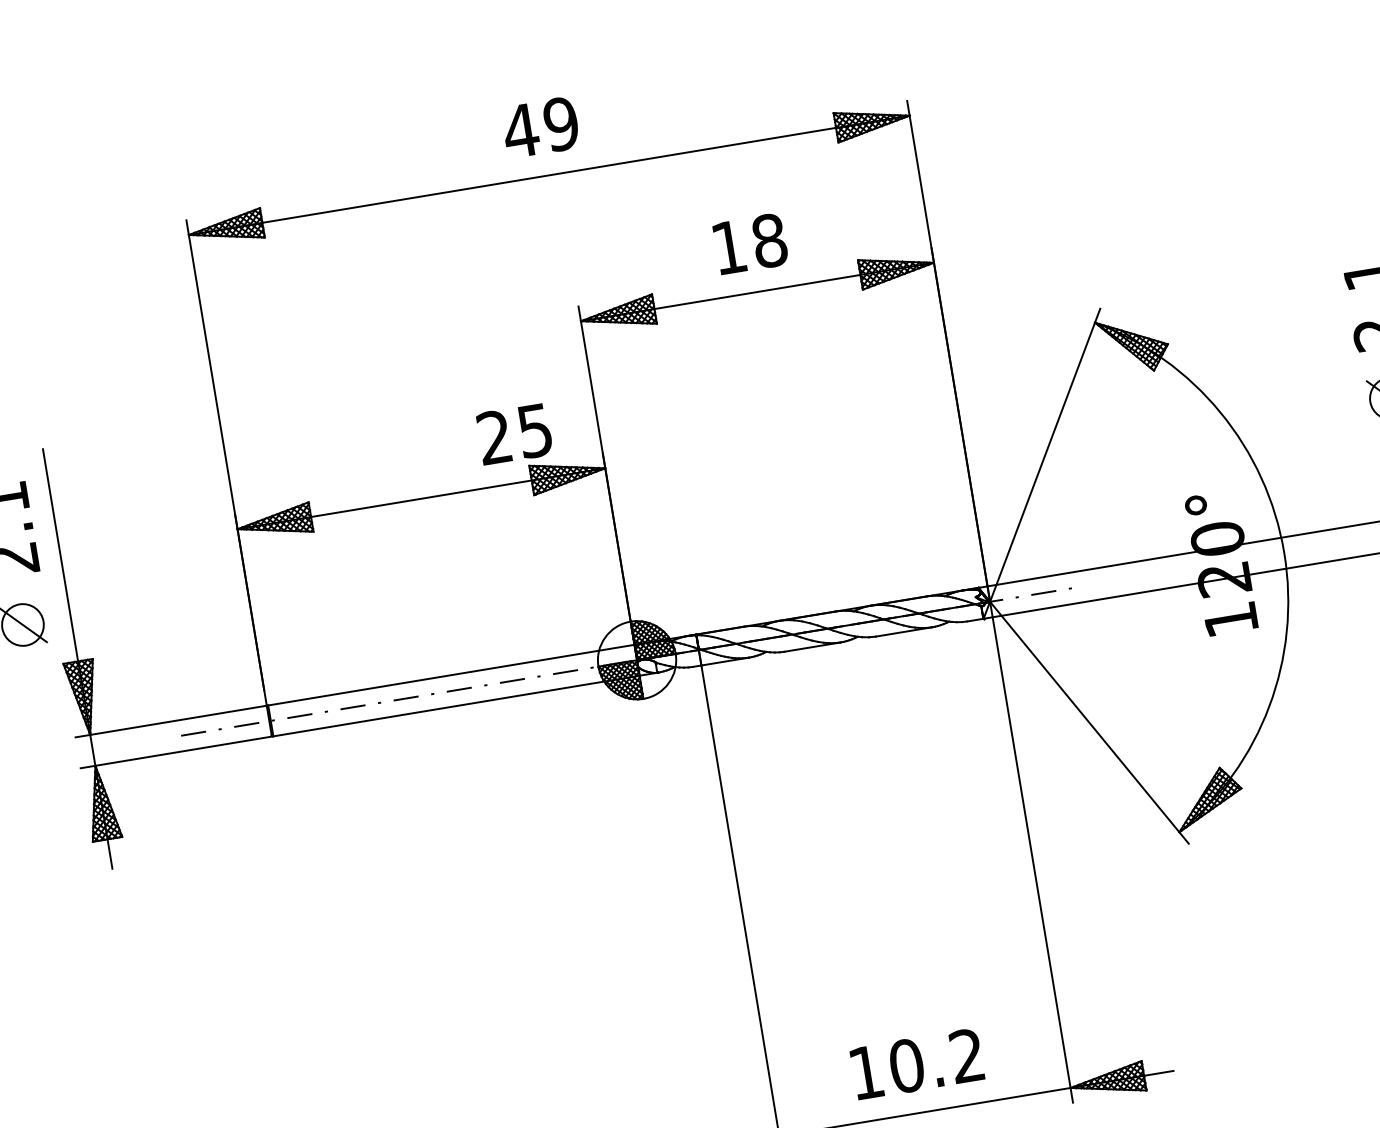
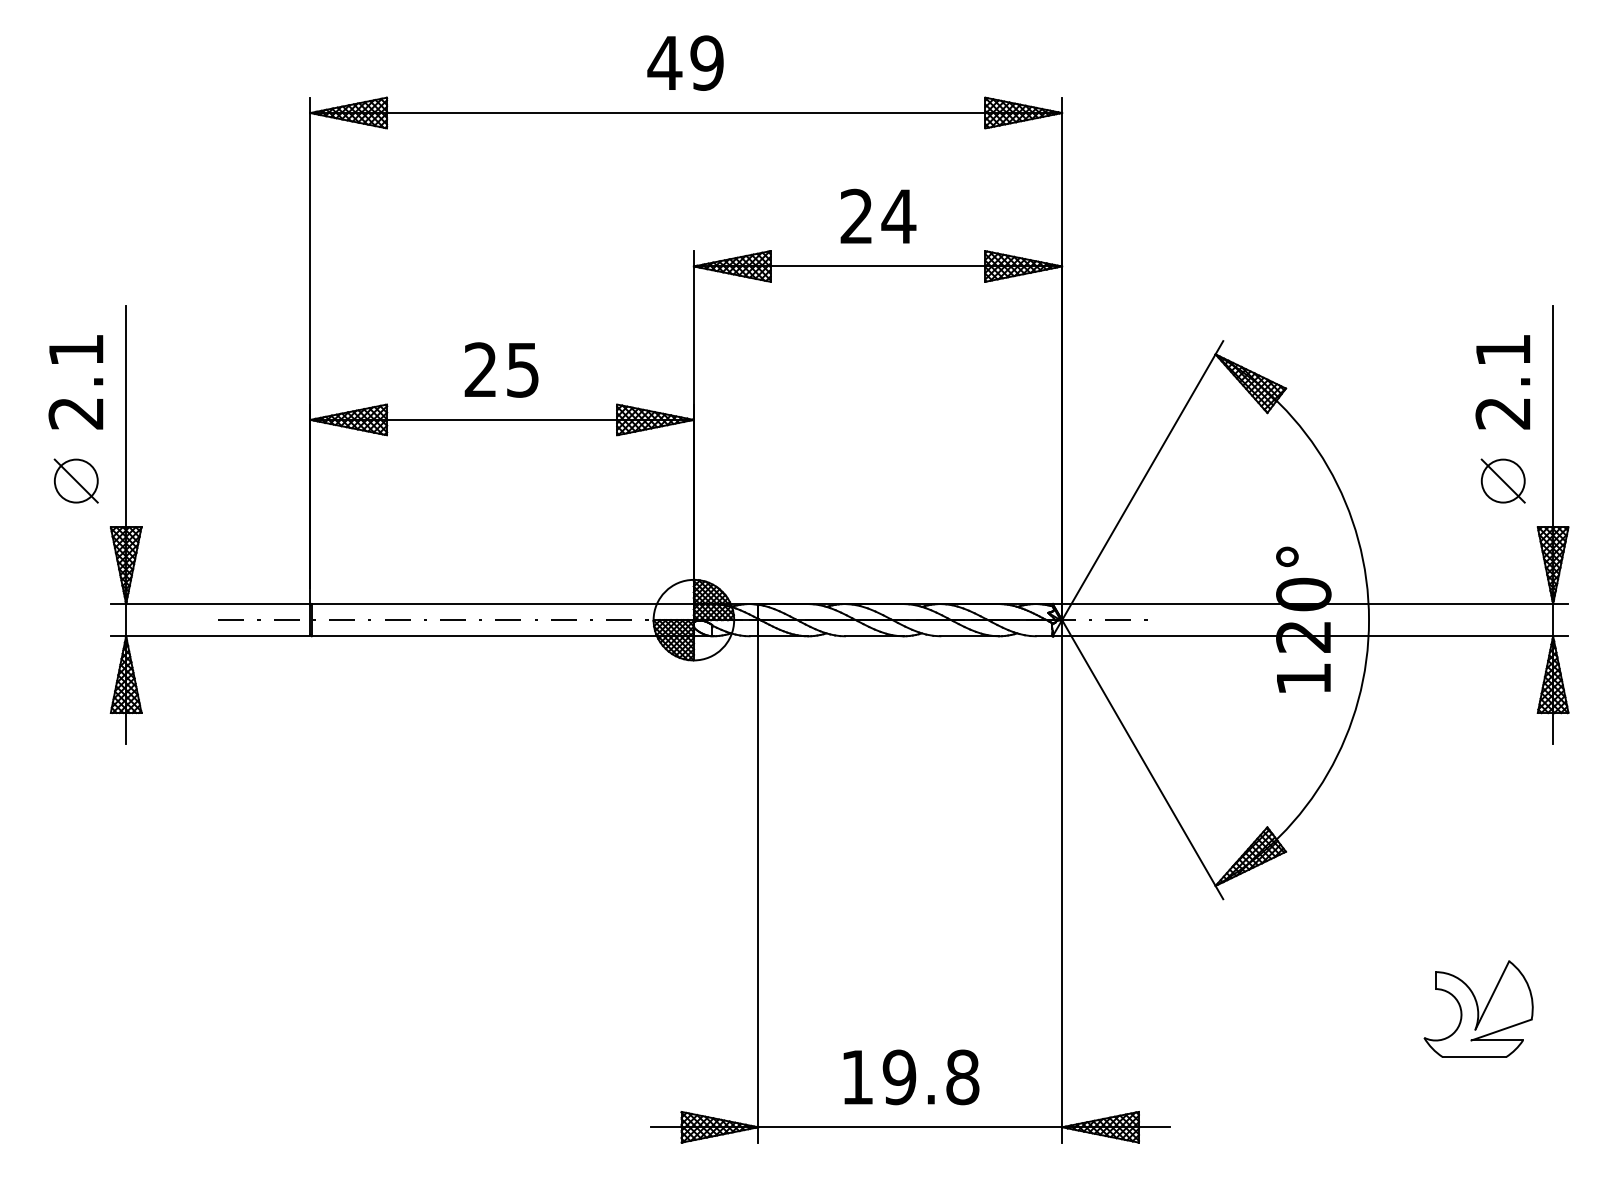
text: (749, 244) -> (878, 216), 18 -> 24
text: (514, 433) -> (501, 369), moved
text: (936, 1061) -> (930, 1077), 10.2 -> 19.8

